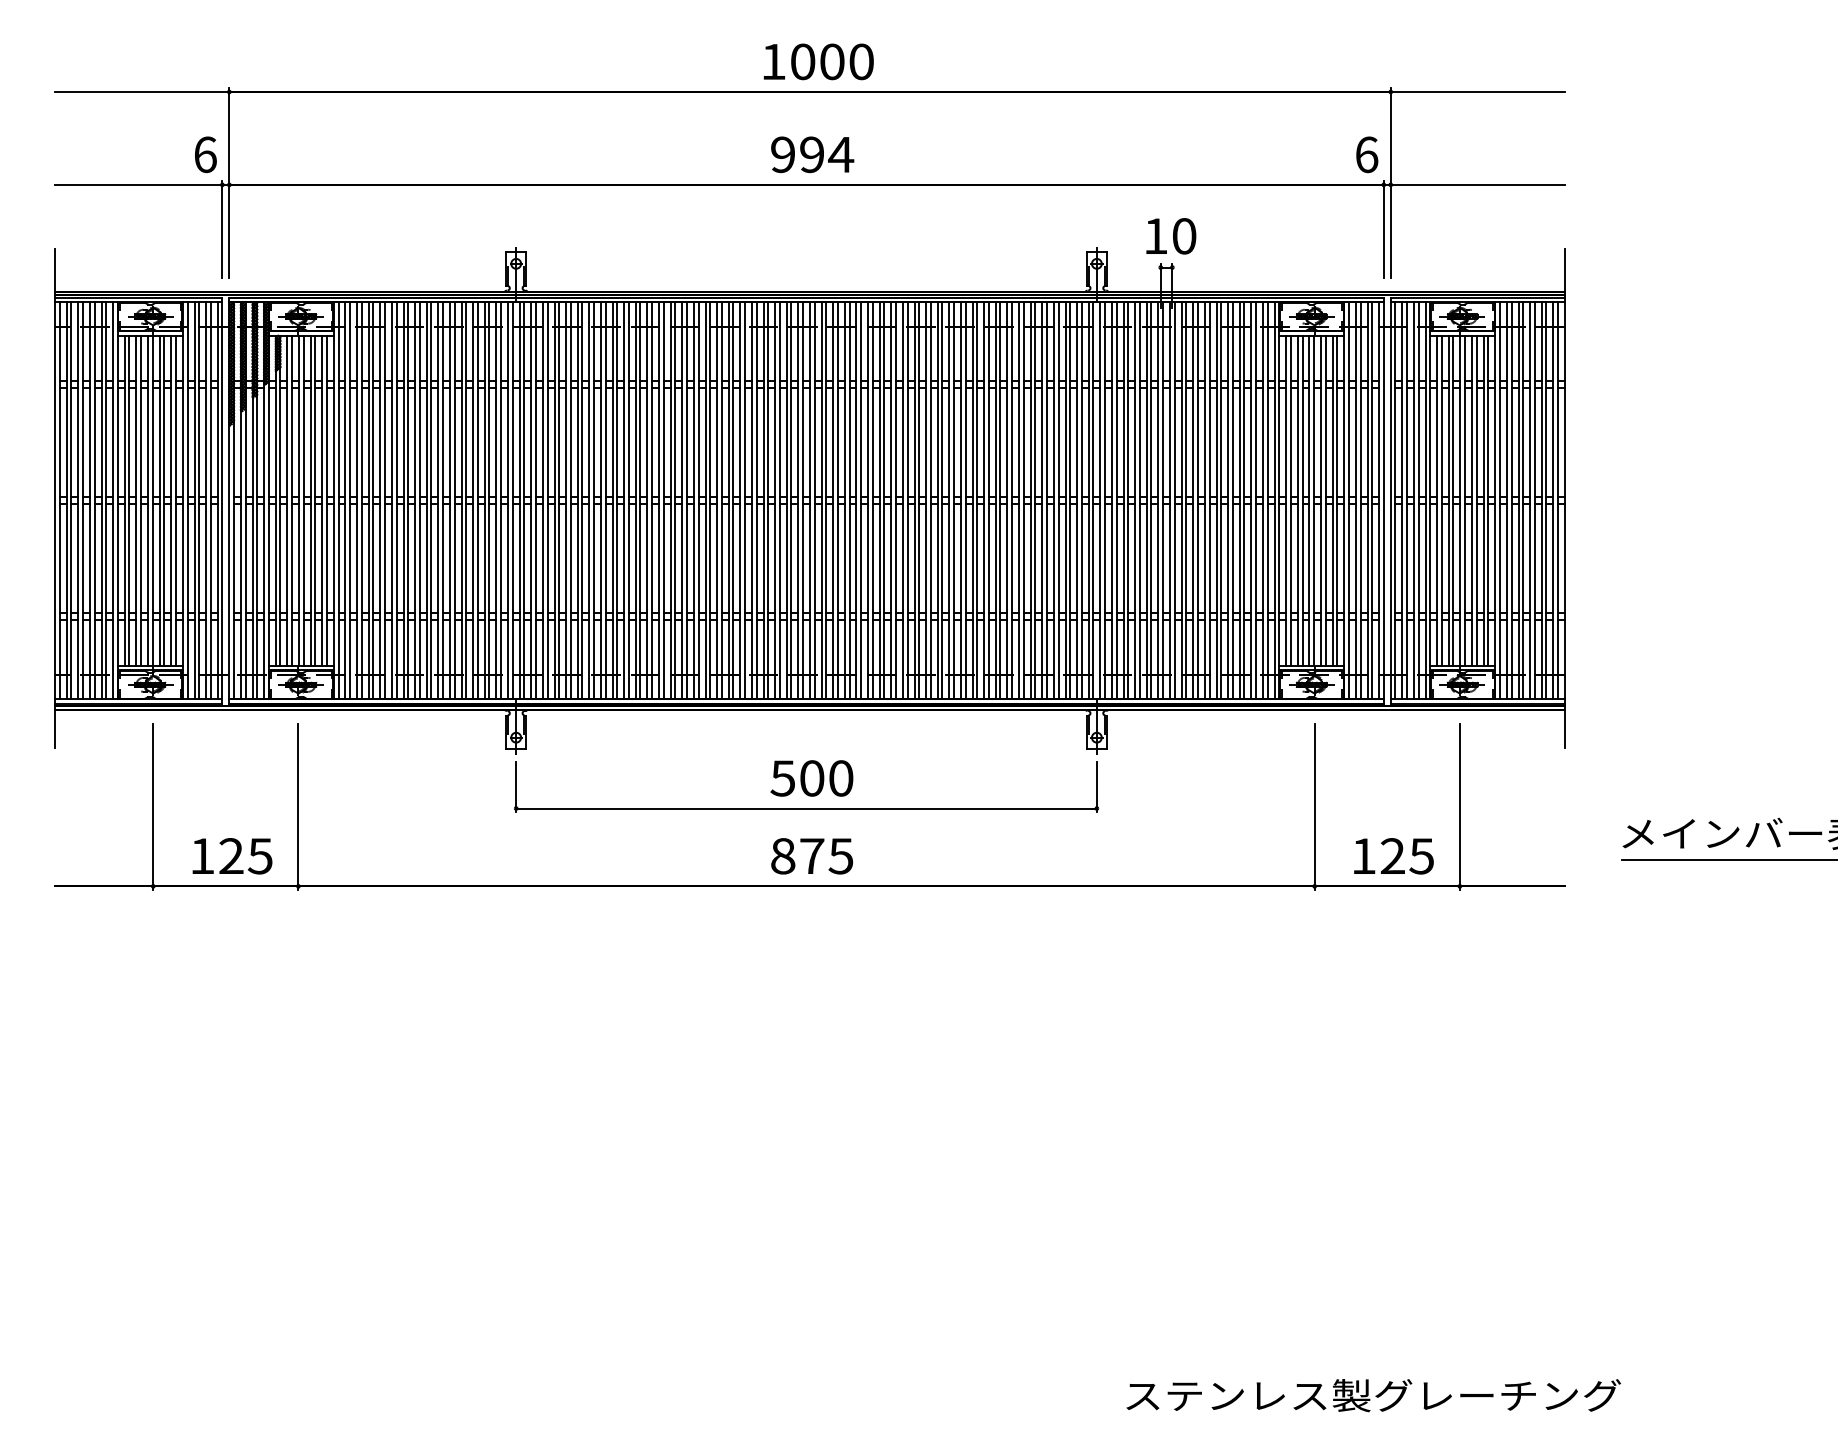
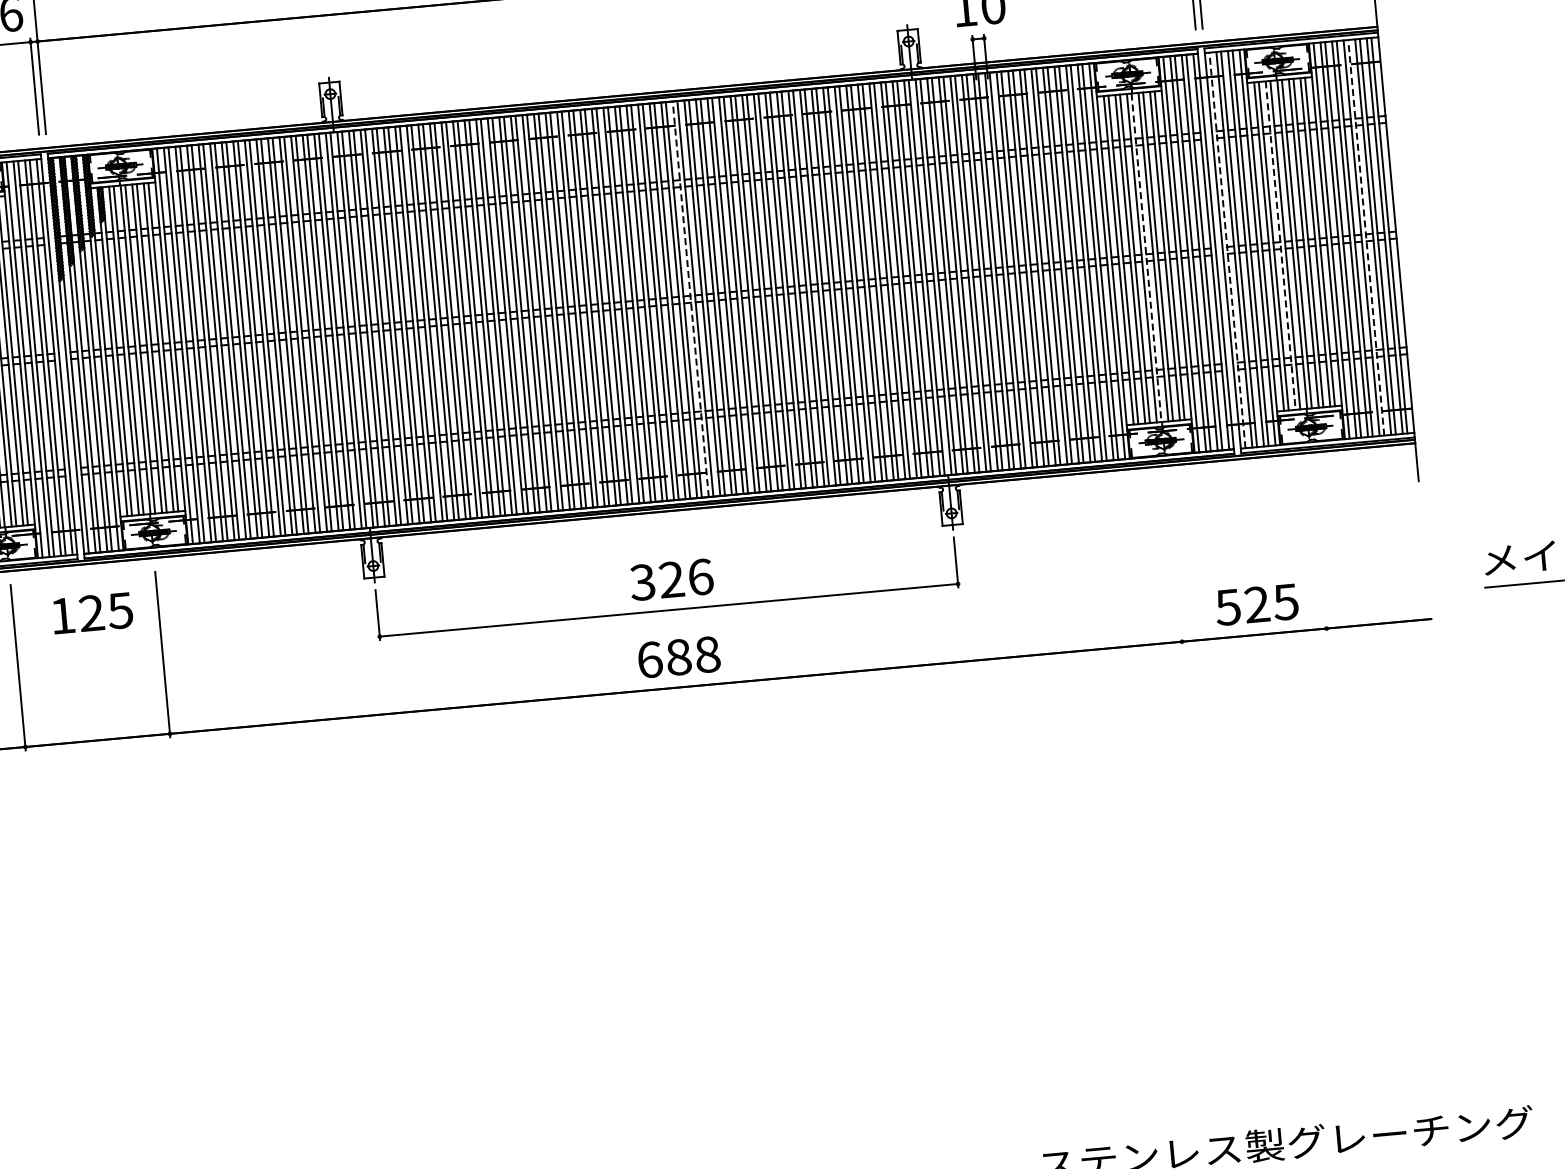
line: (856, 500) -> (690, 299), solid -> dashed
line: (1314, 500) -> (1146, 257), solid -> dashed
line: (1395, 500) -> (1227, 250), solid -> dashed
line: (1448, 500) -> (1280, 245), solid -> dashed
line: (1534, 500) -> (1365, 237), solid -> dashed
text: (811, 778) -> (671, 579), 500 -> 326
line: (1314, 806) -> (1174, 562), removed
line: (1459, 806) -> (1319, 549), removed
text: (232, 856) -> (92, 613), moved
text: (812, 856) -> (679, 657), 875 -> 688
text: (1363, 856) -> (1227, 607), 125 -> 525

